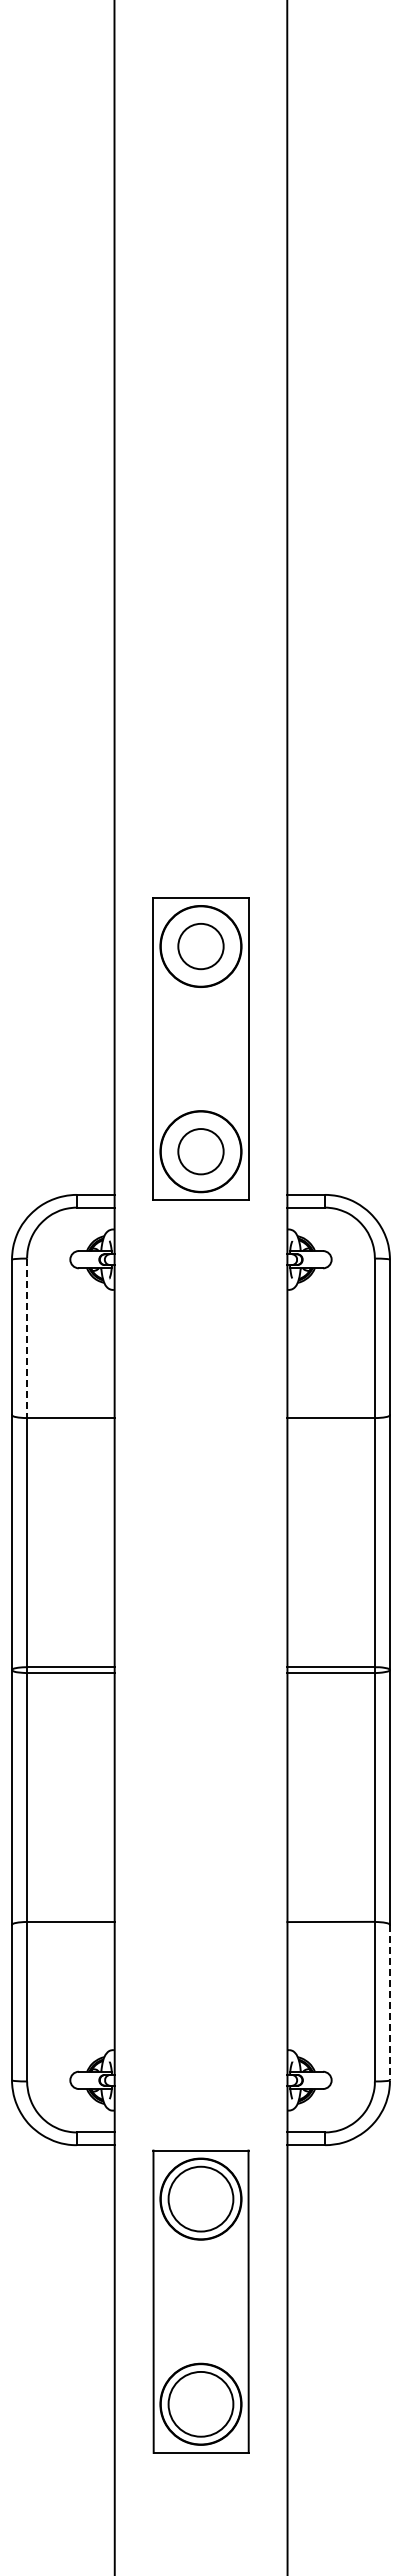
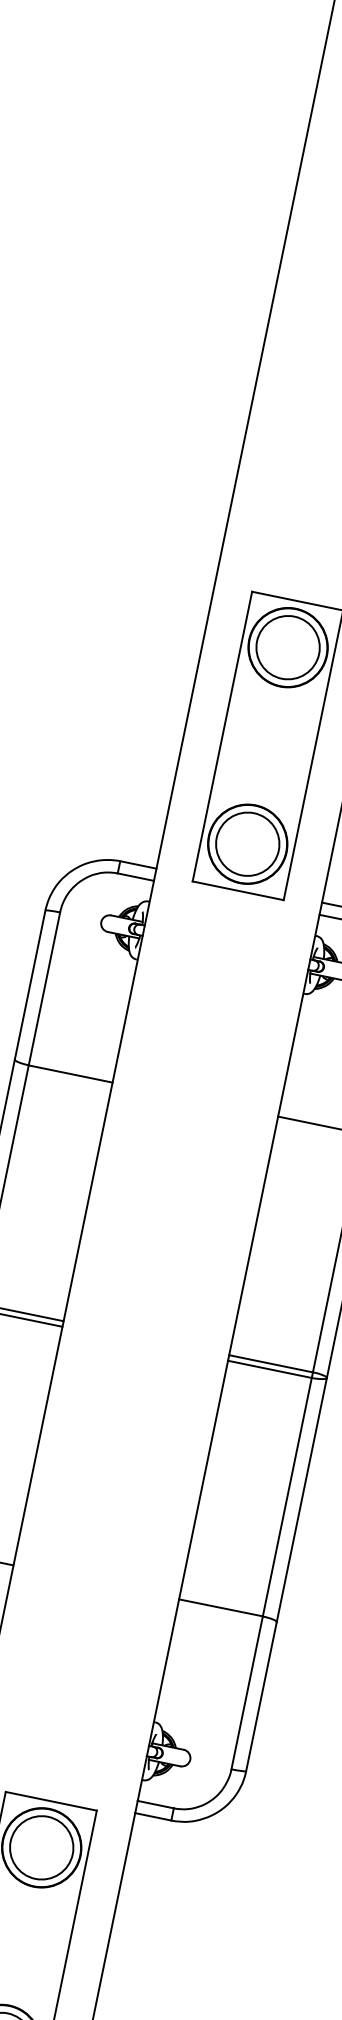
circle: (200, 946) -> (287, 647), size x1.43
circle: (200, 1151) -> (247, 843), size x1.43
line: (27, 1338) -> (44, 989), dashed -> solid
line: (389, 2002) -> (261, 1696), dashed -> solid

